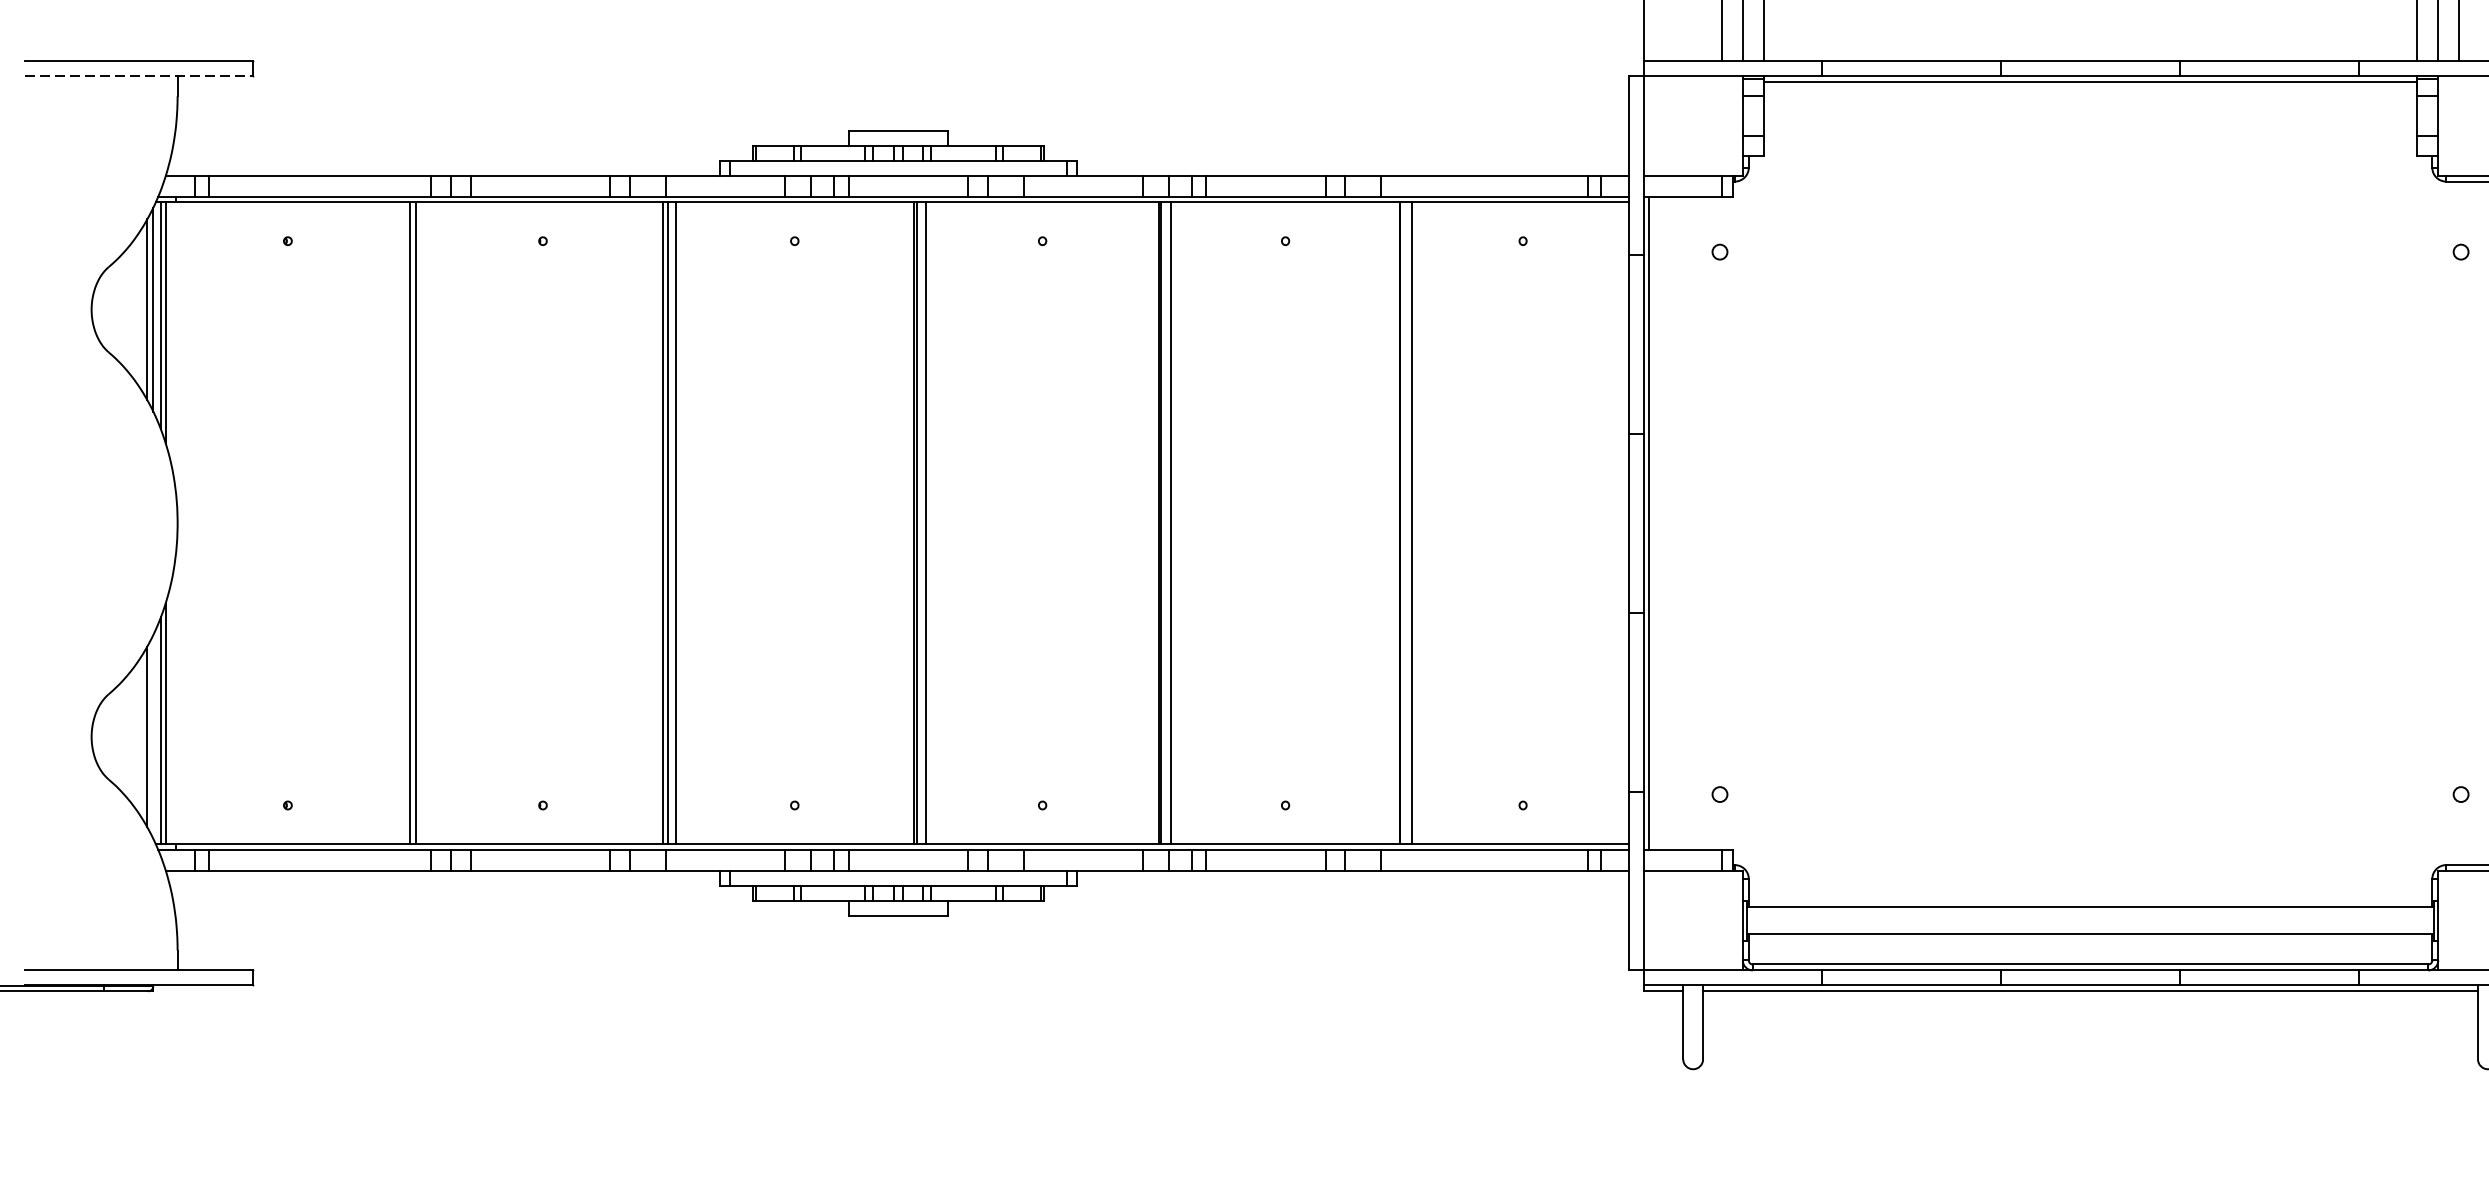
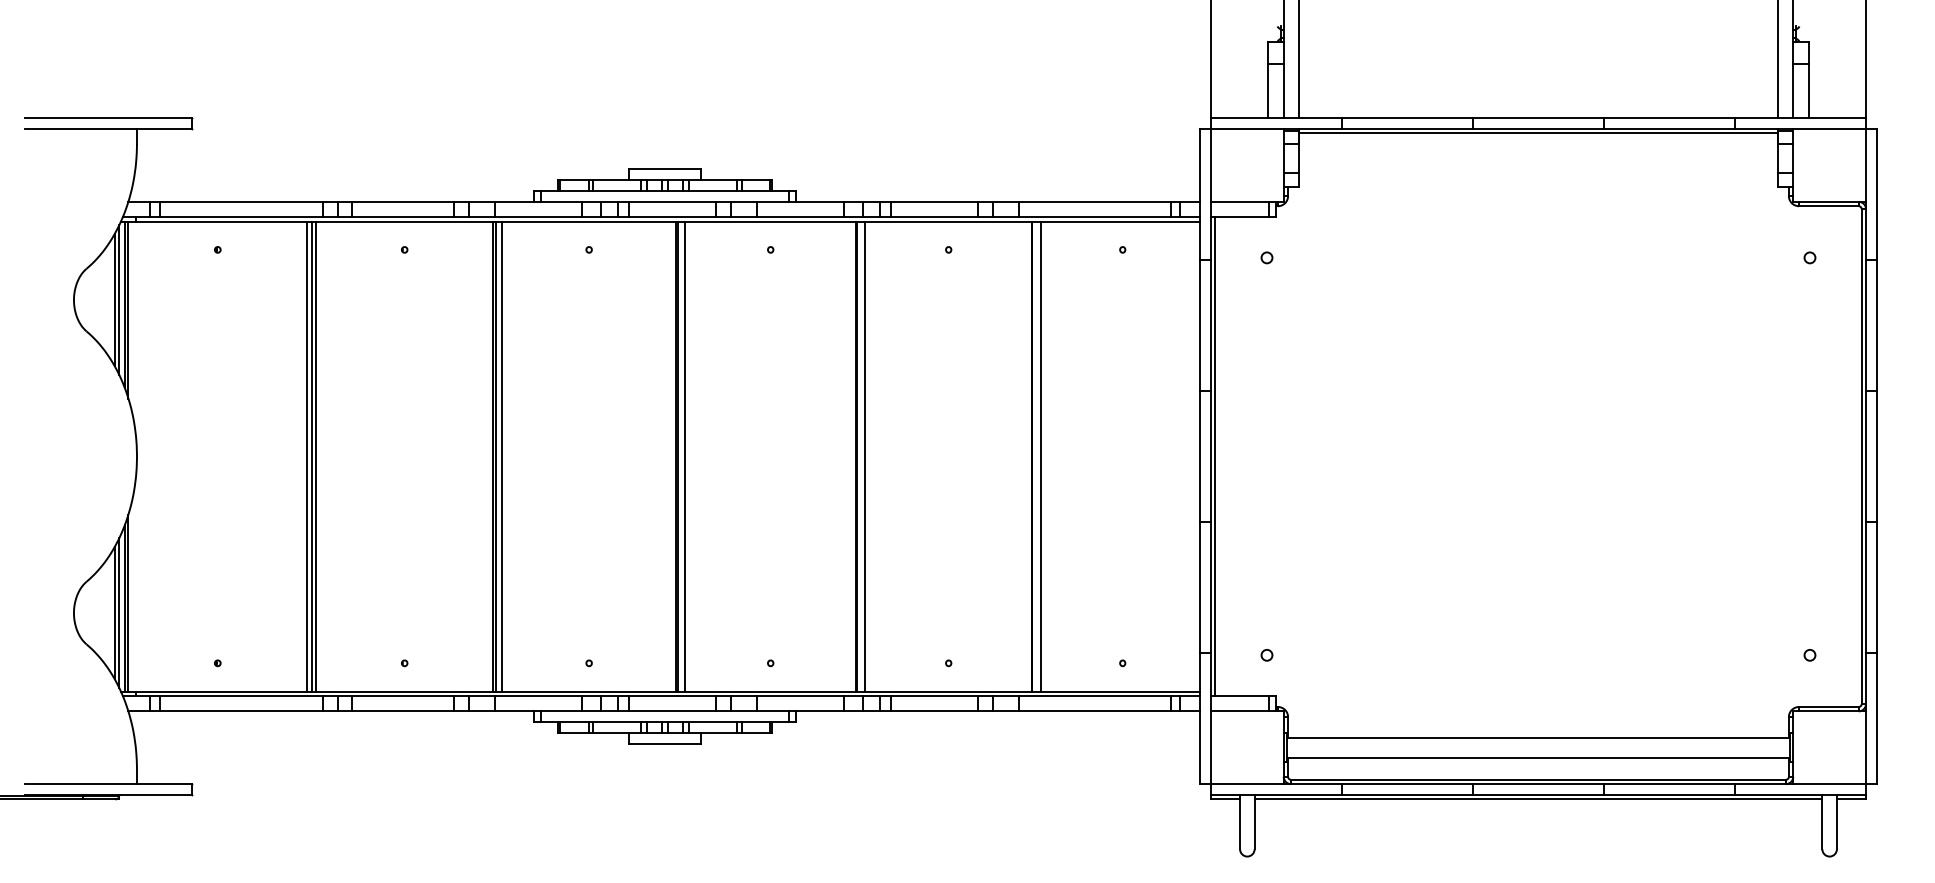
line: (140, 76) -> (109, 129), dashed -> solid
line: (422, 523) -> (316, 456), added
line: (153, 736) -> (119, 612), added

